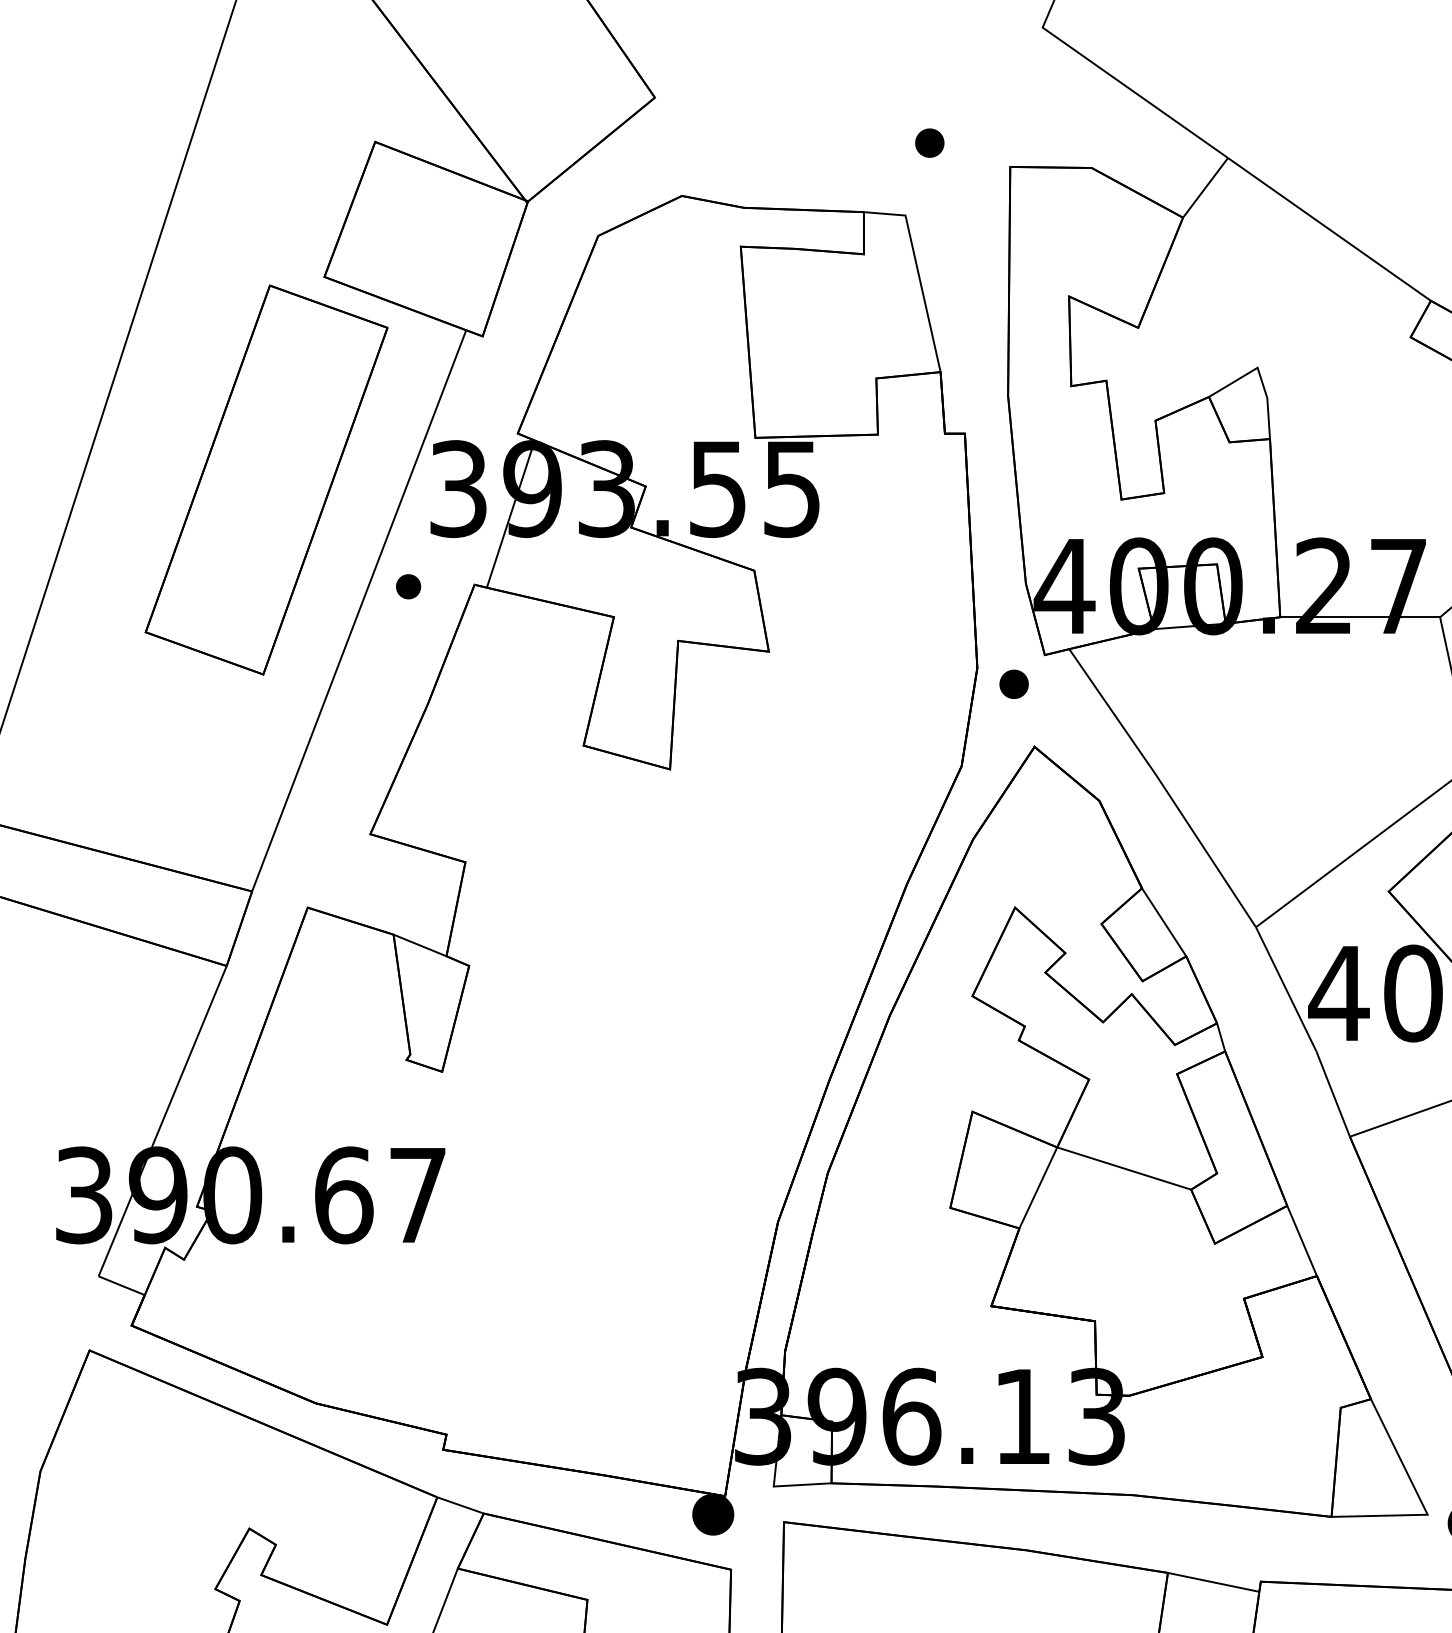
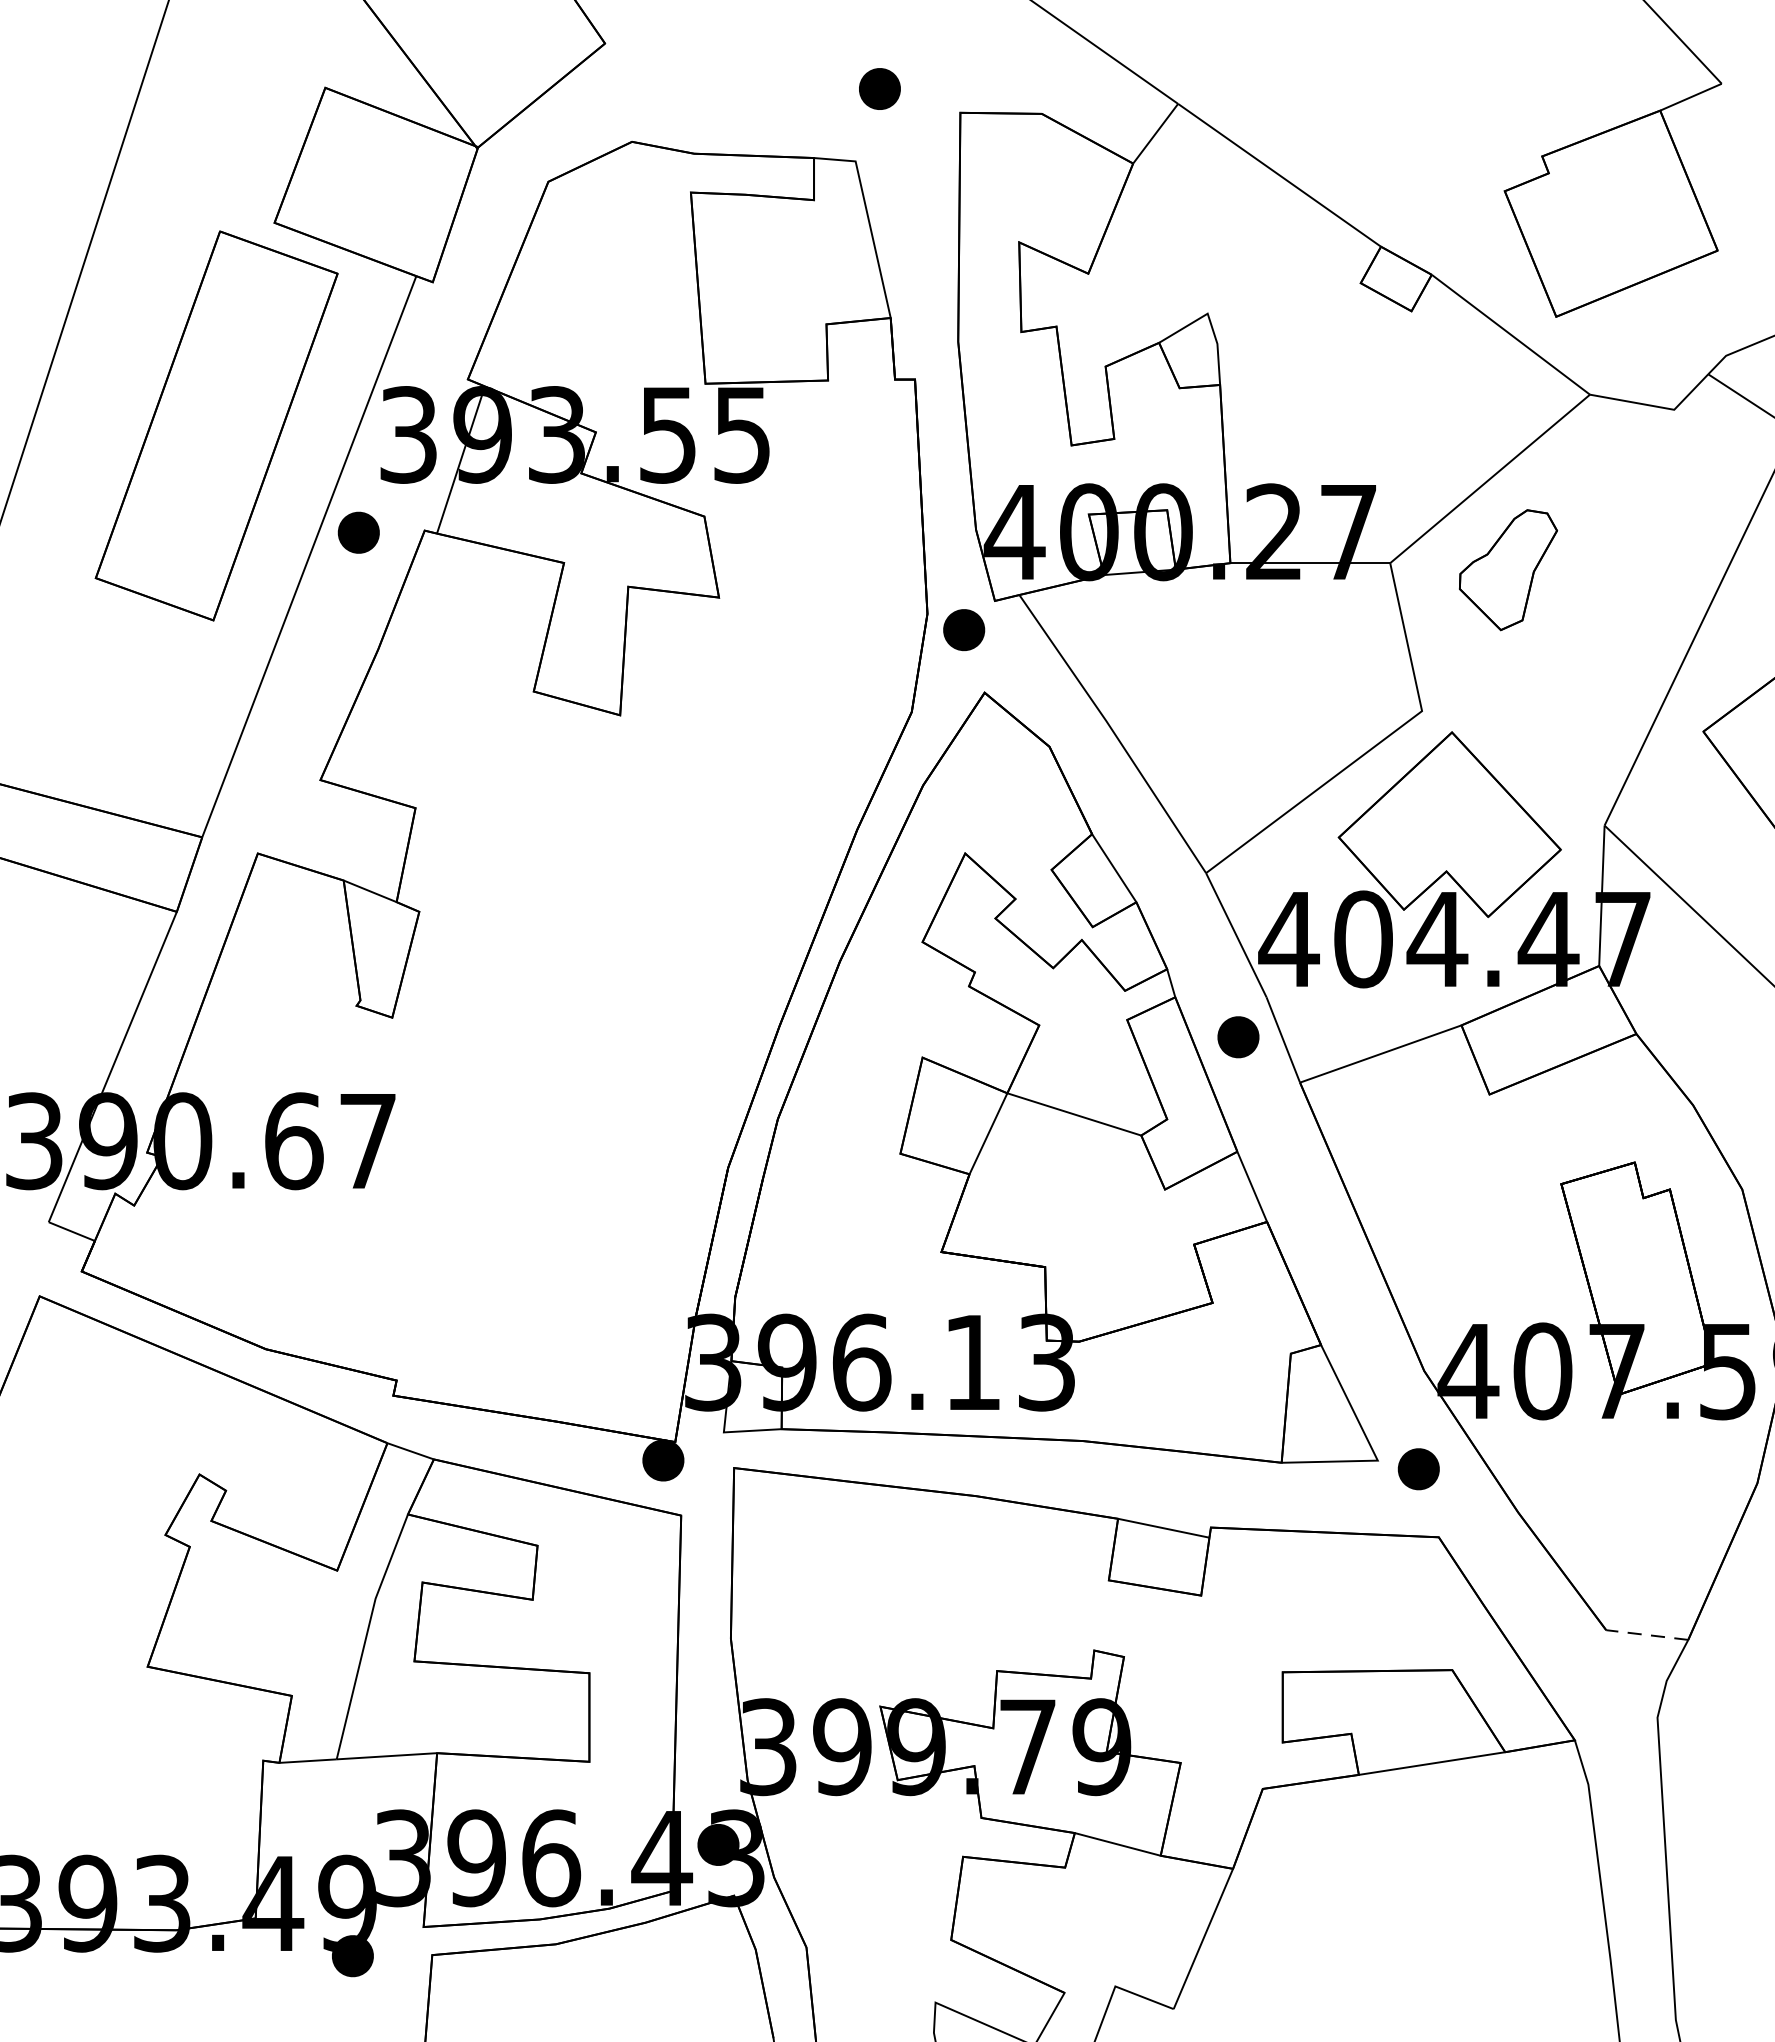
part: (929, 142) -> (879, 88), size x1.43
part: (408, 586) -> (358, 532), size x1.67
part: (1014, 684) -> (964, 630), size x1.43
part: (1288, 1091) -> (1238, 1037), added

